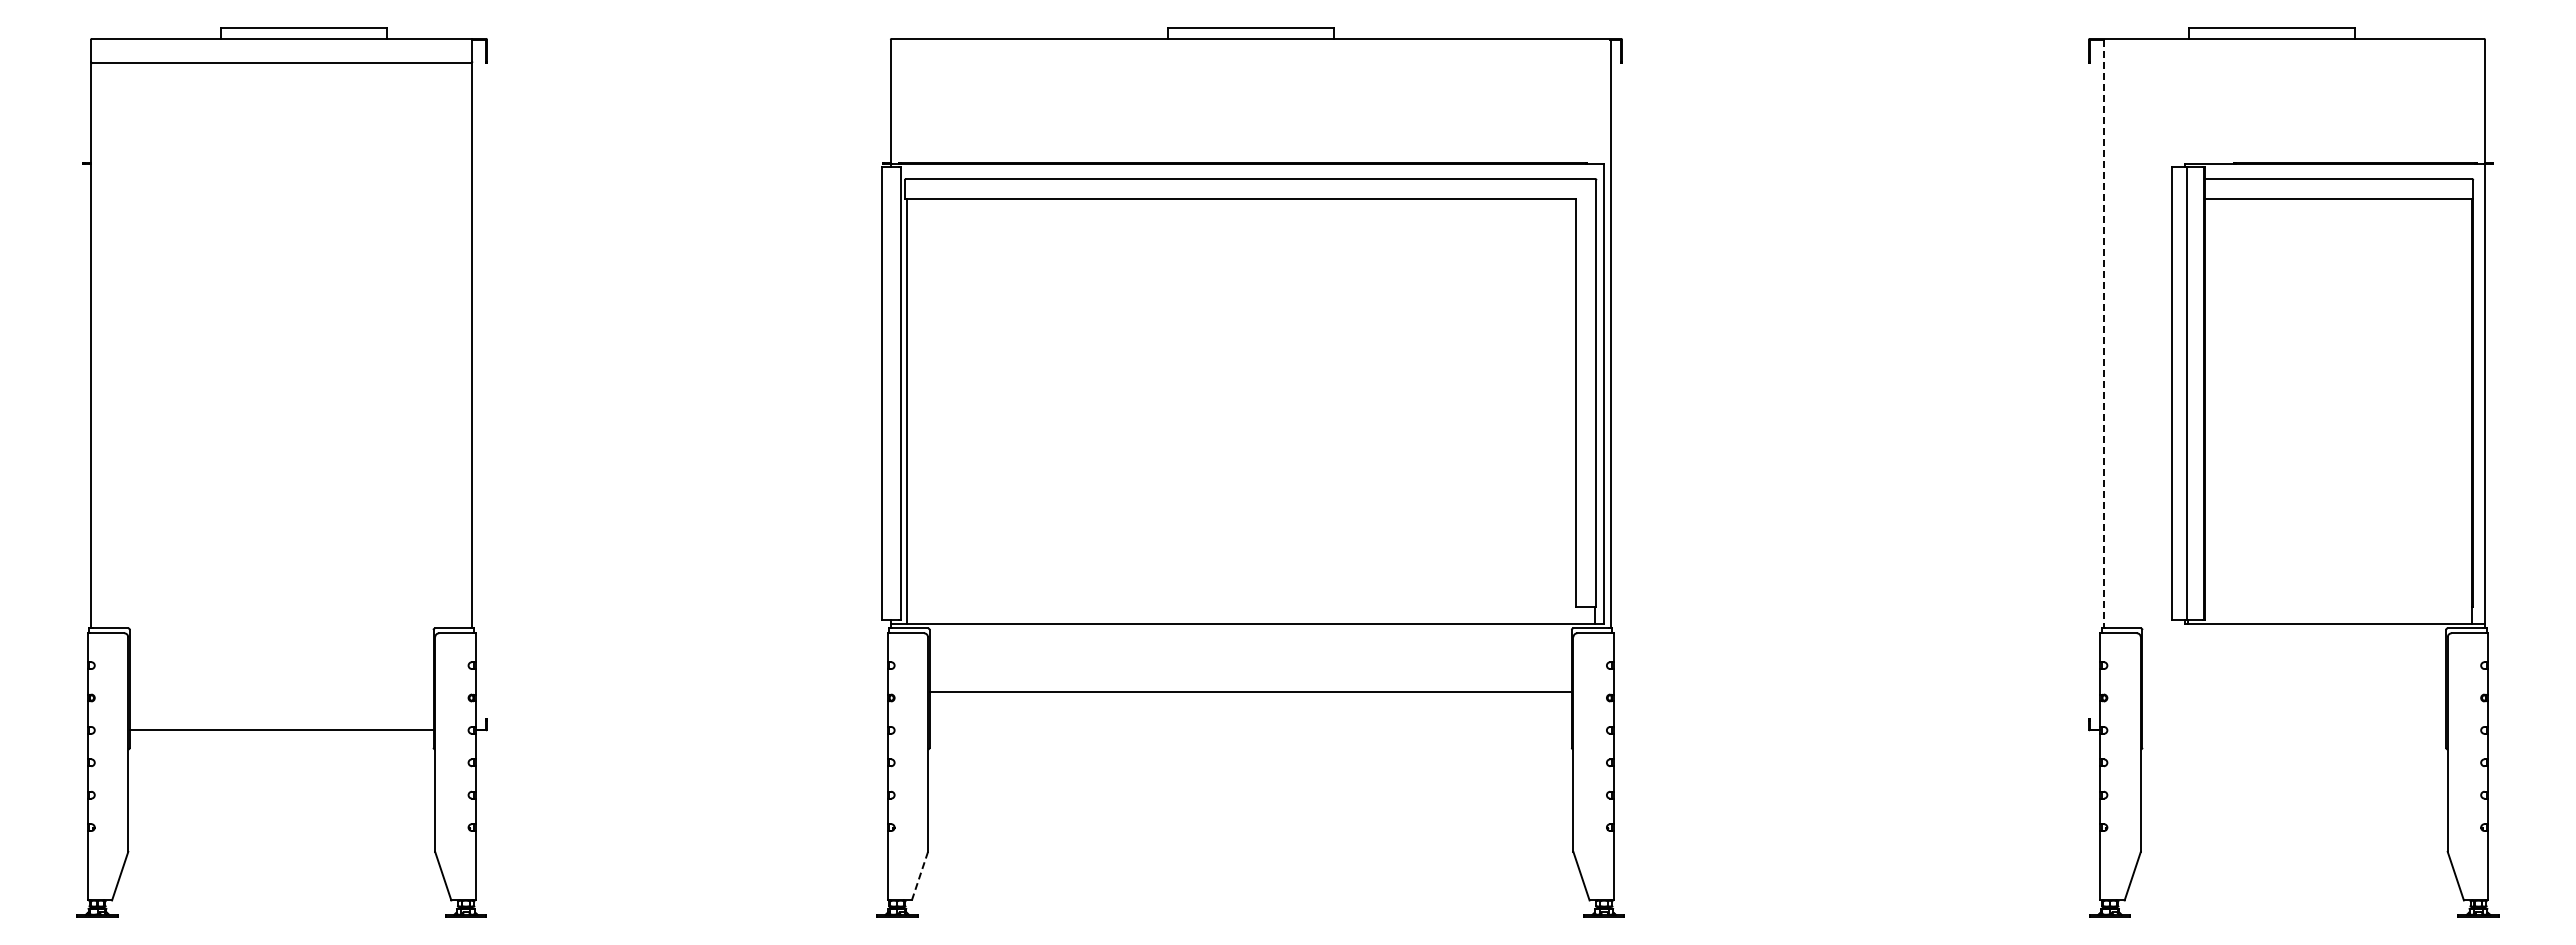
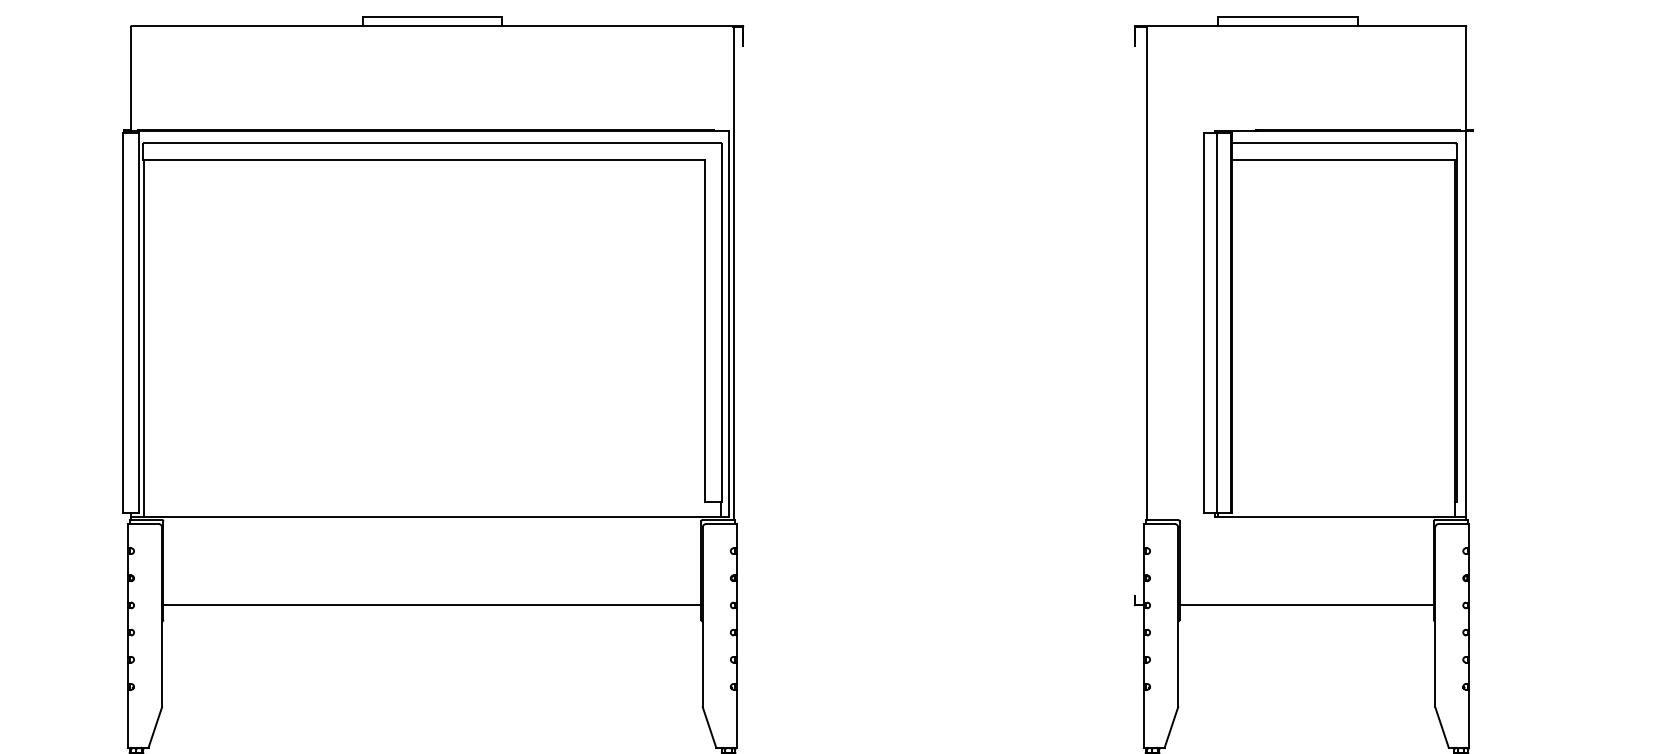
line: (2103, 334) -> (1146, 273), dashed -> solid
line: (1250, 692) -> (432, 605), moved
line: (2294, 730) -> (1306, 605), added
line: (919, 876) -> (154, 727), dashed -> solid

